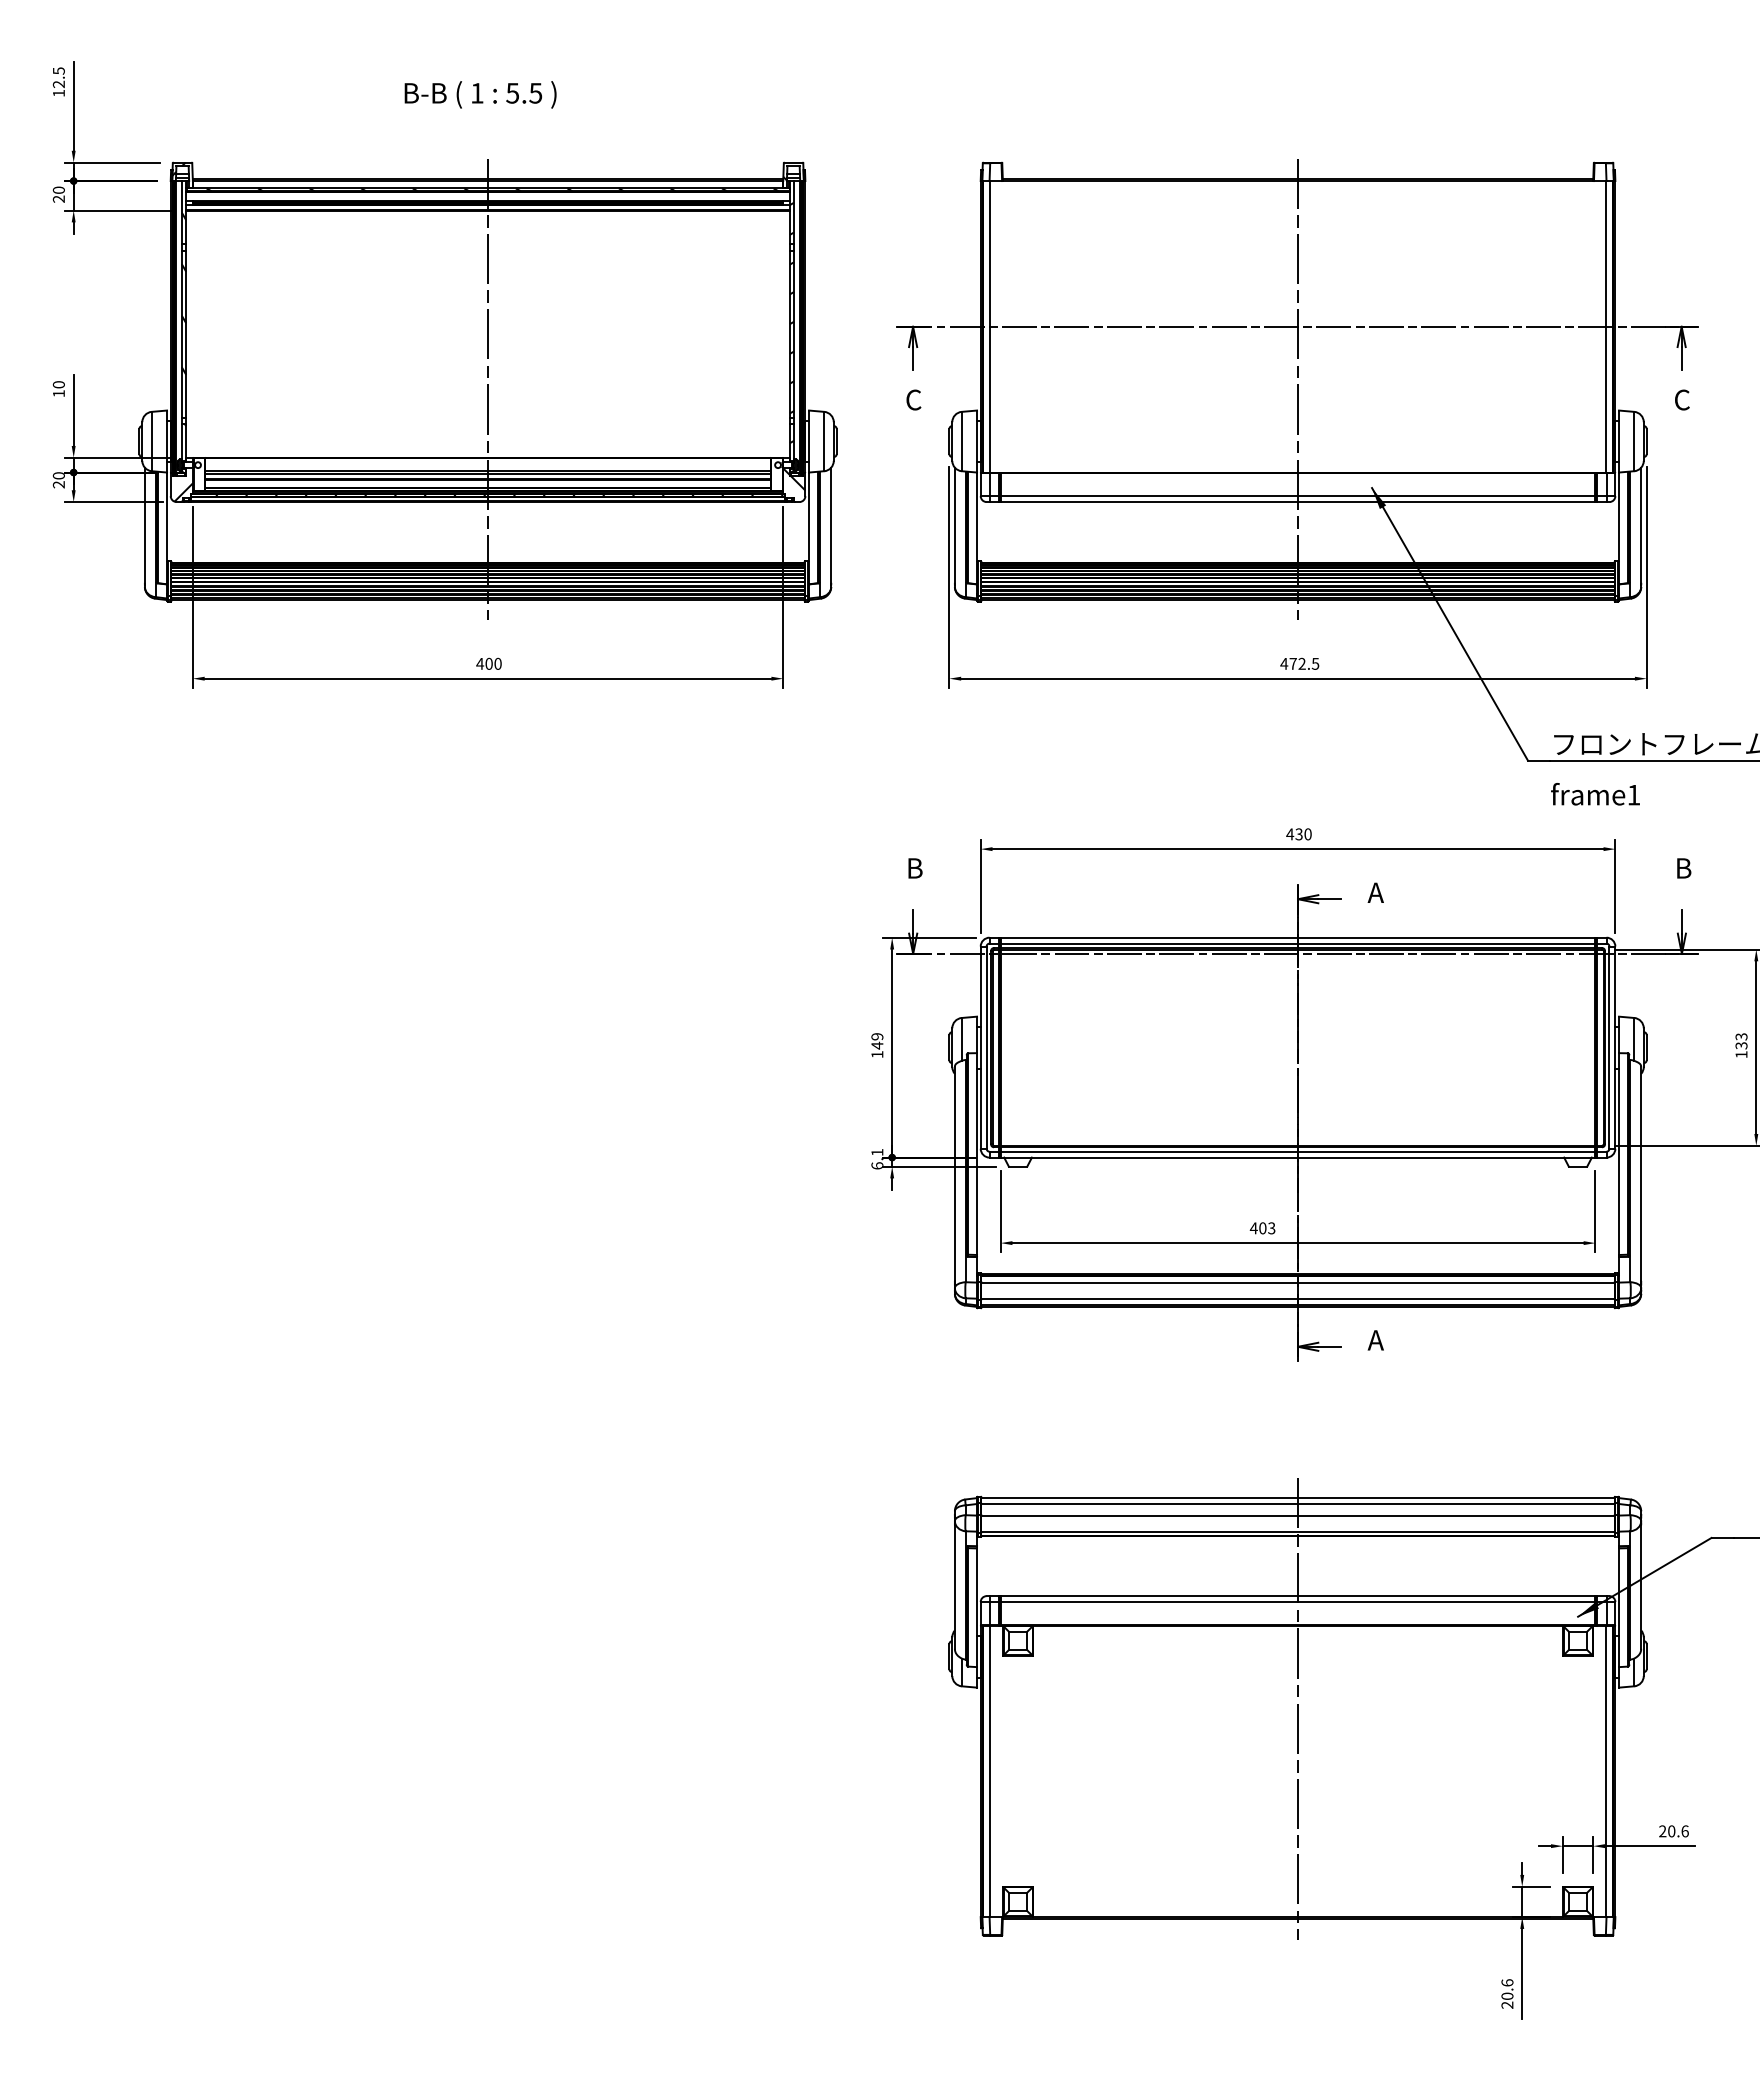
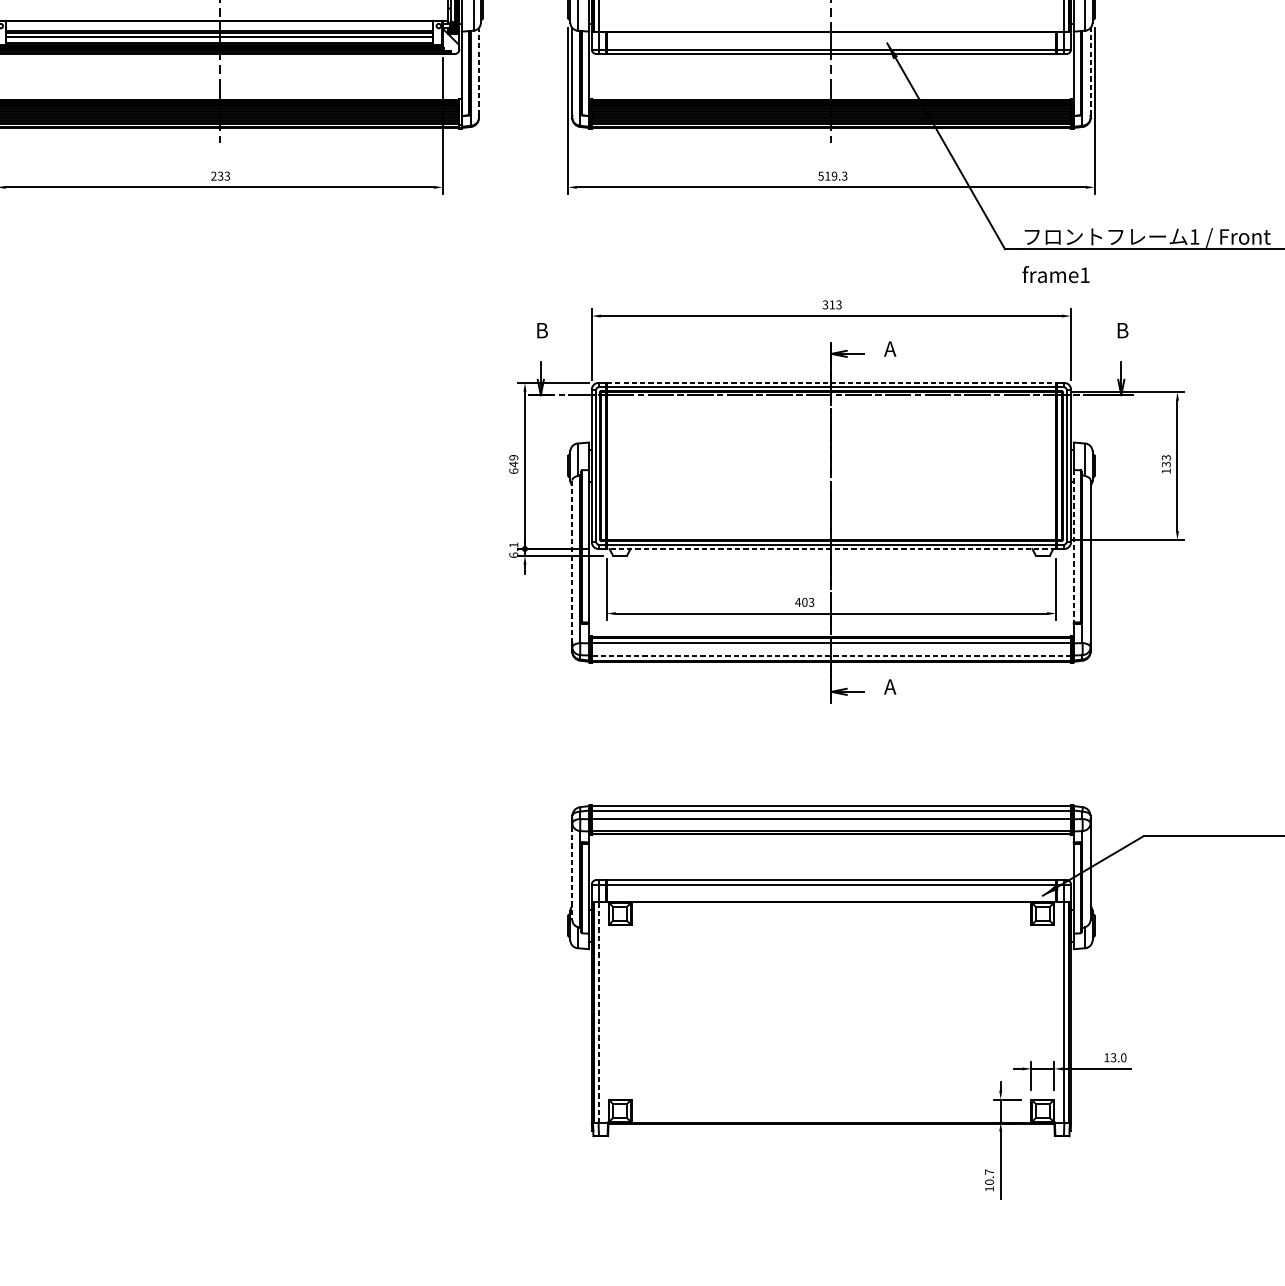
line: (831, 525) -> (479, 71), solid -> dashed
line: (1641, 525) -> (1090, 71), solid -> dashed
text: (488, 663) -> (220, 175), 400 -> 233
text: (1299, 663) -> (832, 175), 472.5 -> 519.3
text: (1298, 834) -> (831, 305), 430 -> 313
line: (1298, 937) -> (831, 382), solid -> dashed
text: (877, 1054) -> (513, 471), 149 -> 649
line: (1619, 1154) -> (1074, 546), solid -> dashed
line: (1297, 1157) -> (831, 548), solid -> dashed
line: (954, 1173) -> (572, 560), solid -> dashed
line: (1298, 1298) -> (831, 655), solid -> dashed
line: (954, 1587) -> (572, 873), solid -> dashed
line: (1298, 1708) -> (831, 964), removed
line: (989, 1771) -> (598, 1012), solid -> dashed
text: (1673, 1831) -> (1114, 1057), 20.6 -> 13.0
text: (1507, 1993) -> (989, 1180), 20.6 -> 10.7

